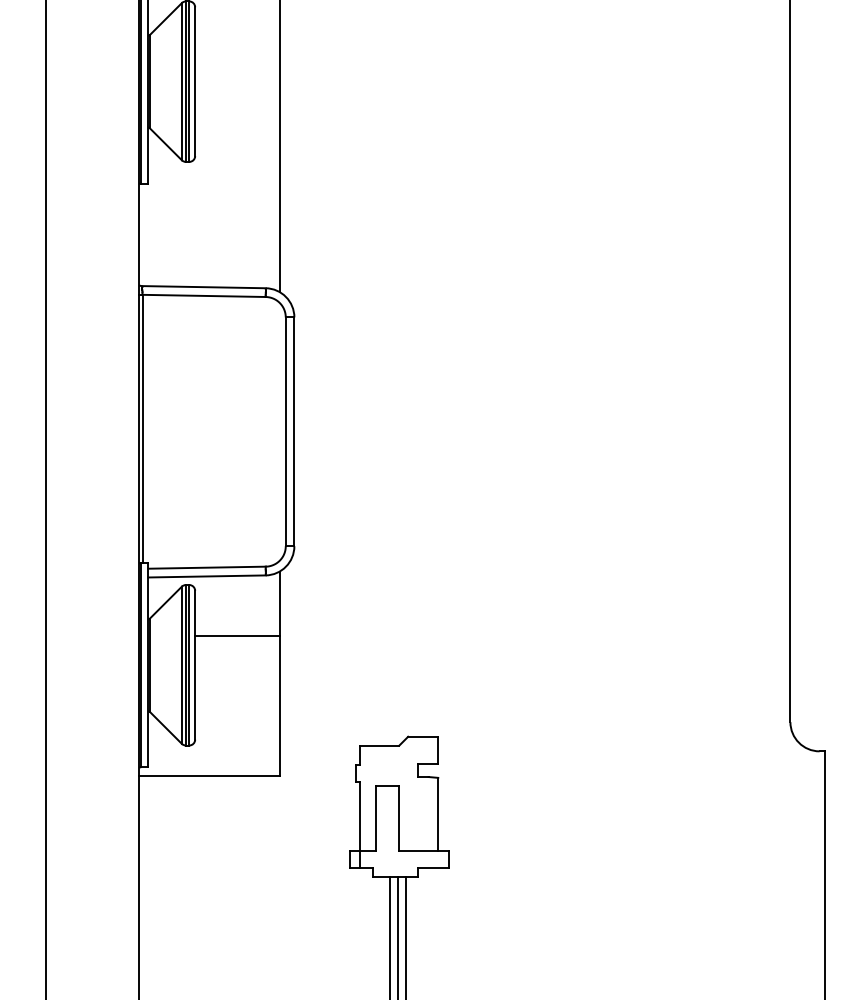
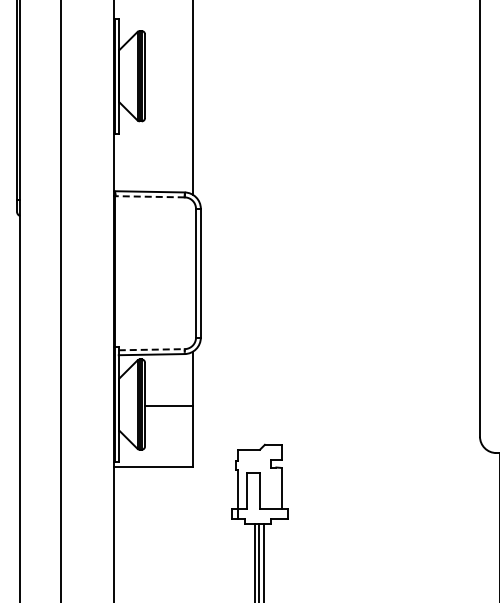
line: (204, 295) -> (150, 196), solid -> dashed
line: (206, 567) -> (151, 349), solid -> dashed
line: (236, 636) -> (168, 406), moved

